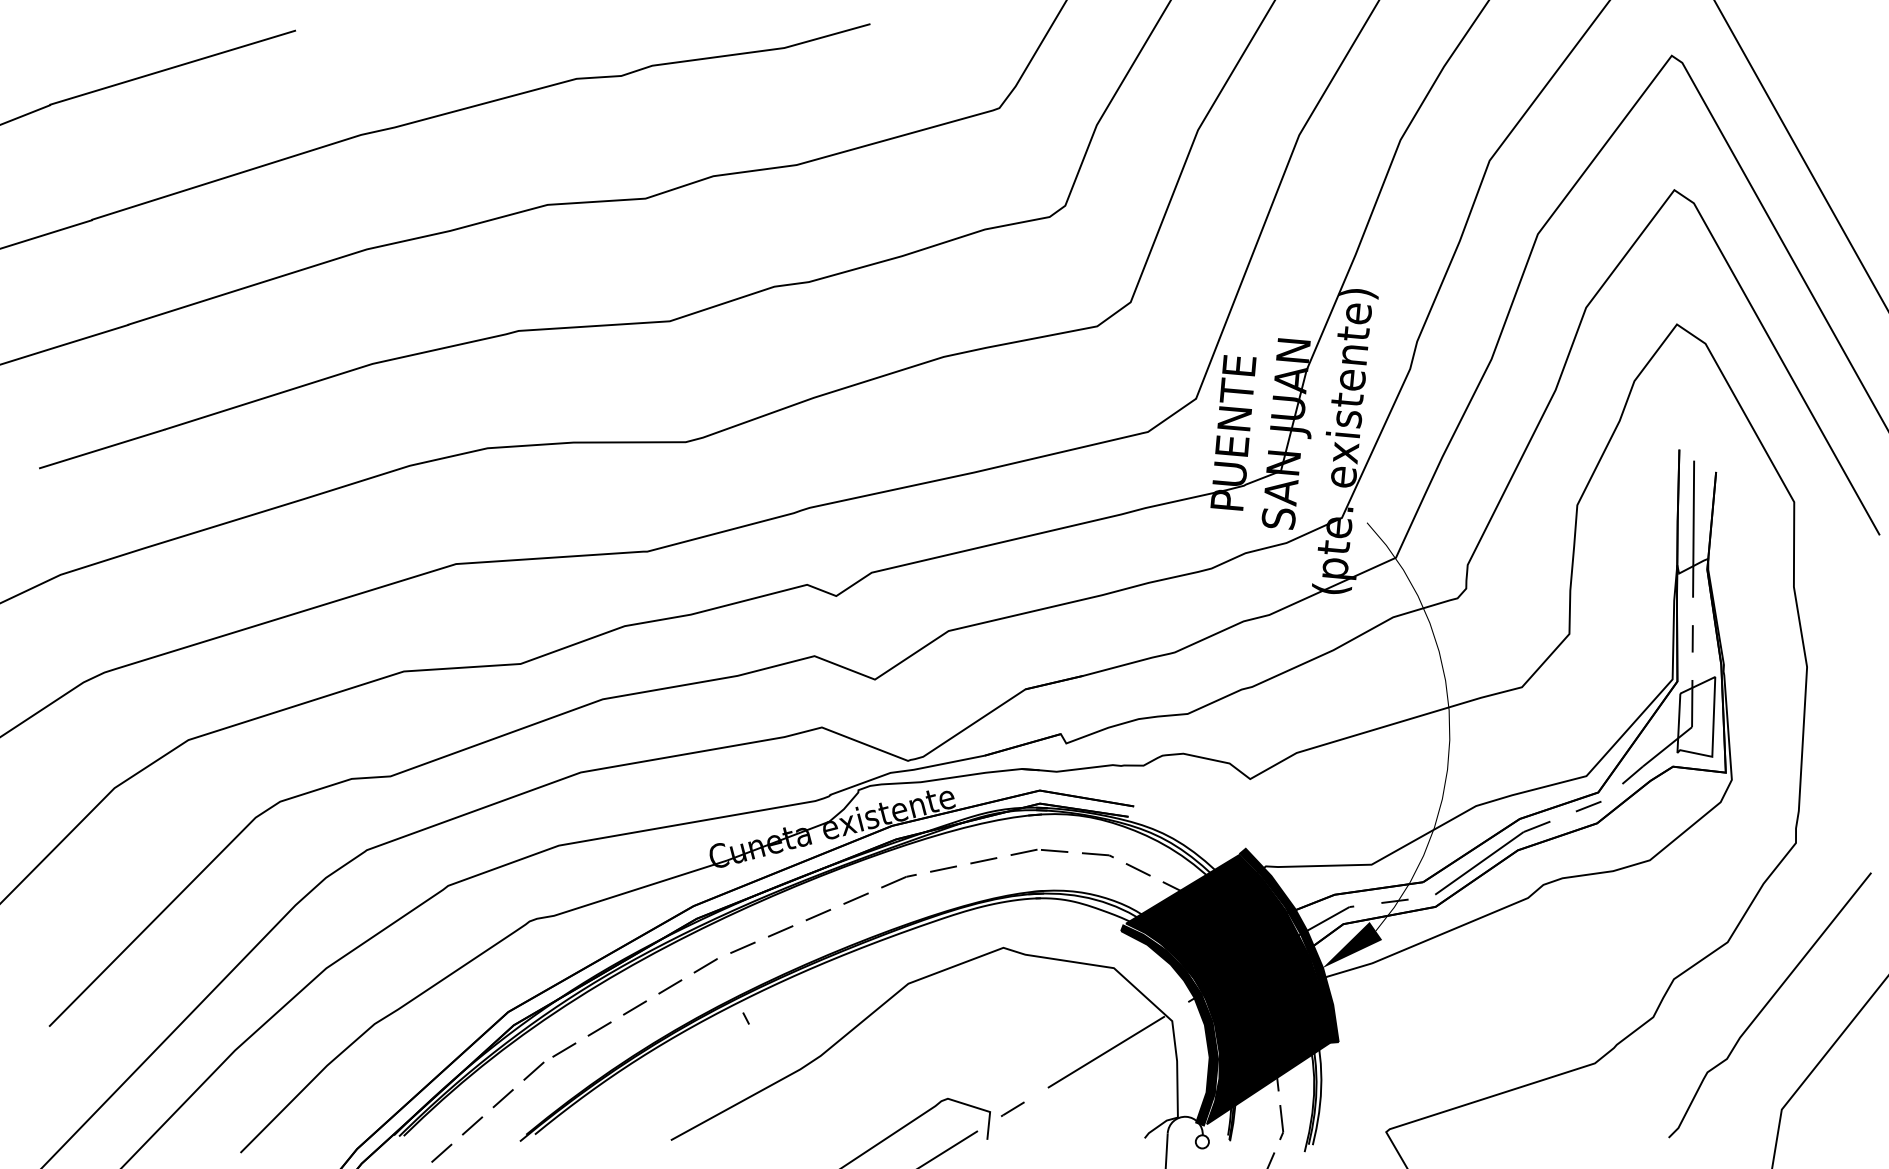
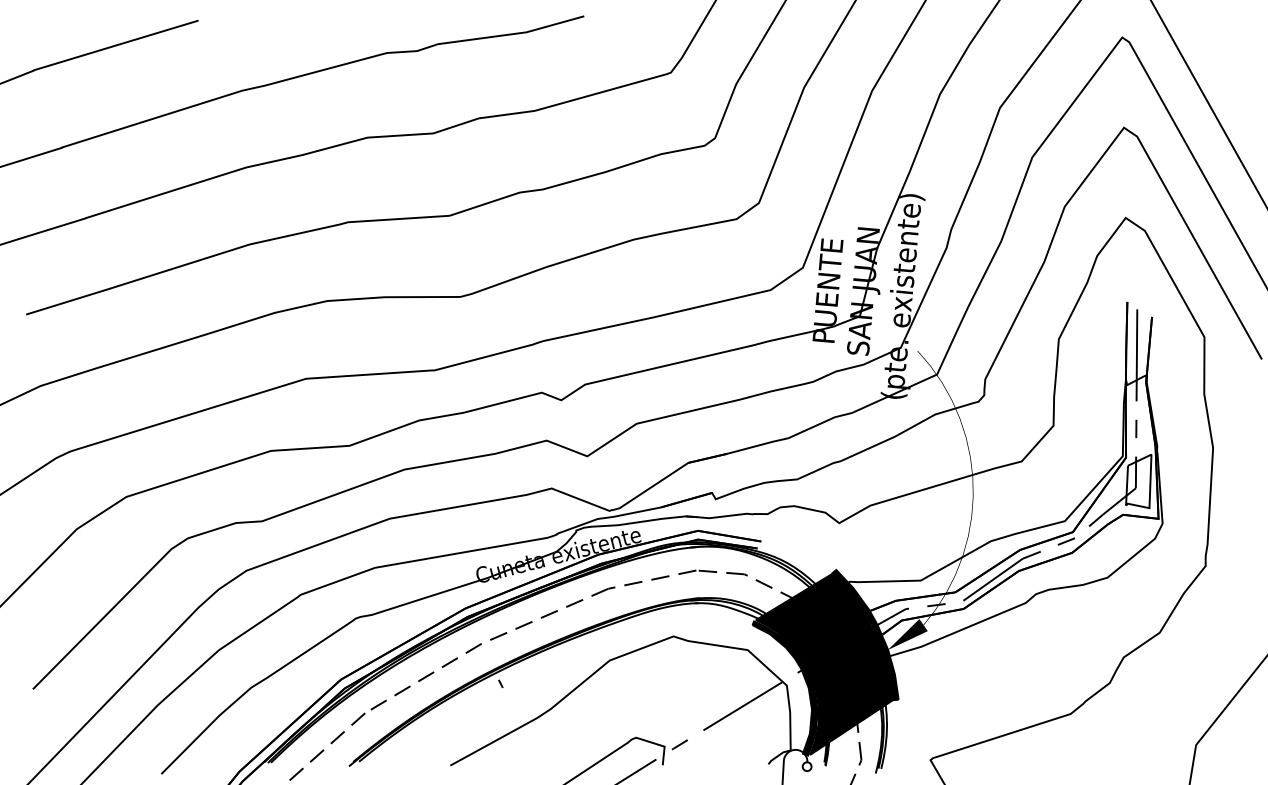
curve: (1768, 1004) -> (1187, 674), removed

